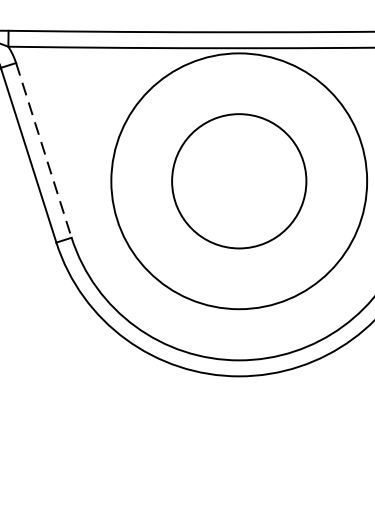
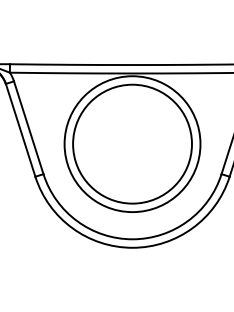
line: (43, 149) -> (28, 127), dashed -> solid
circle: (239, 180) -> (132, 143), size x1.67

